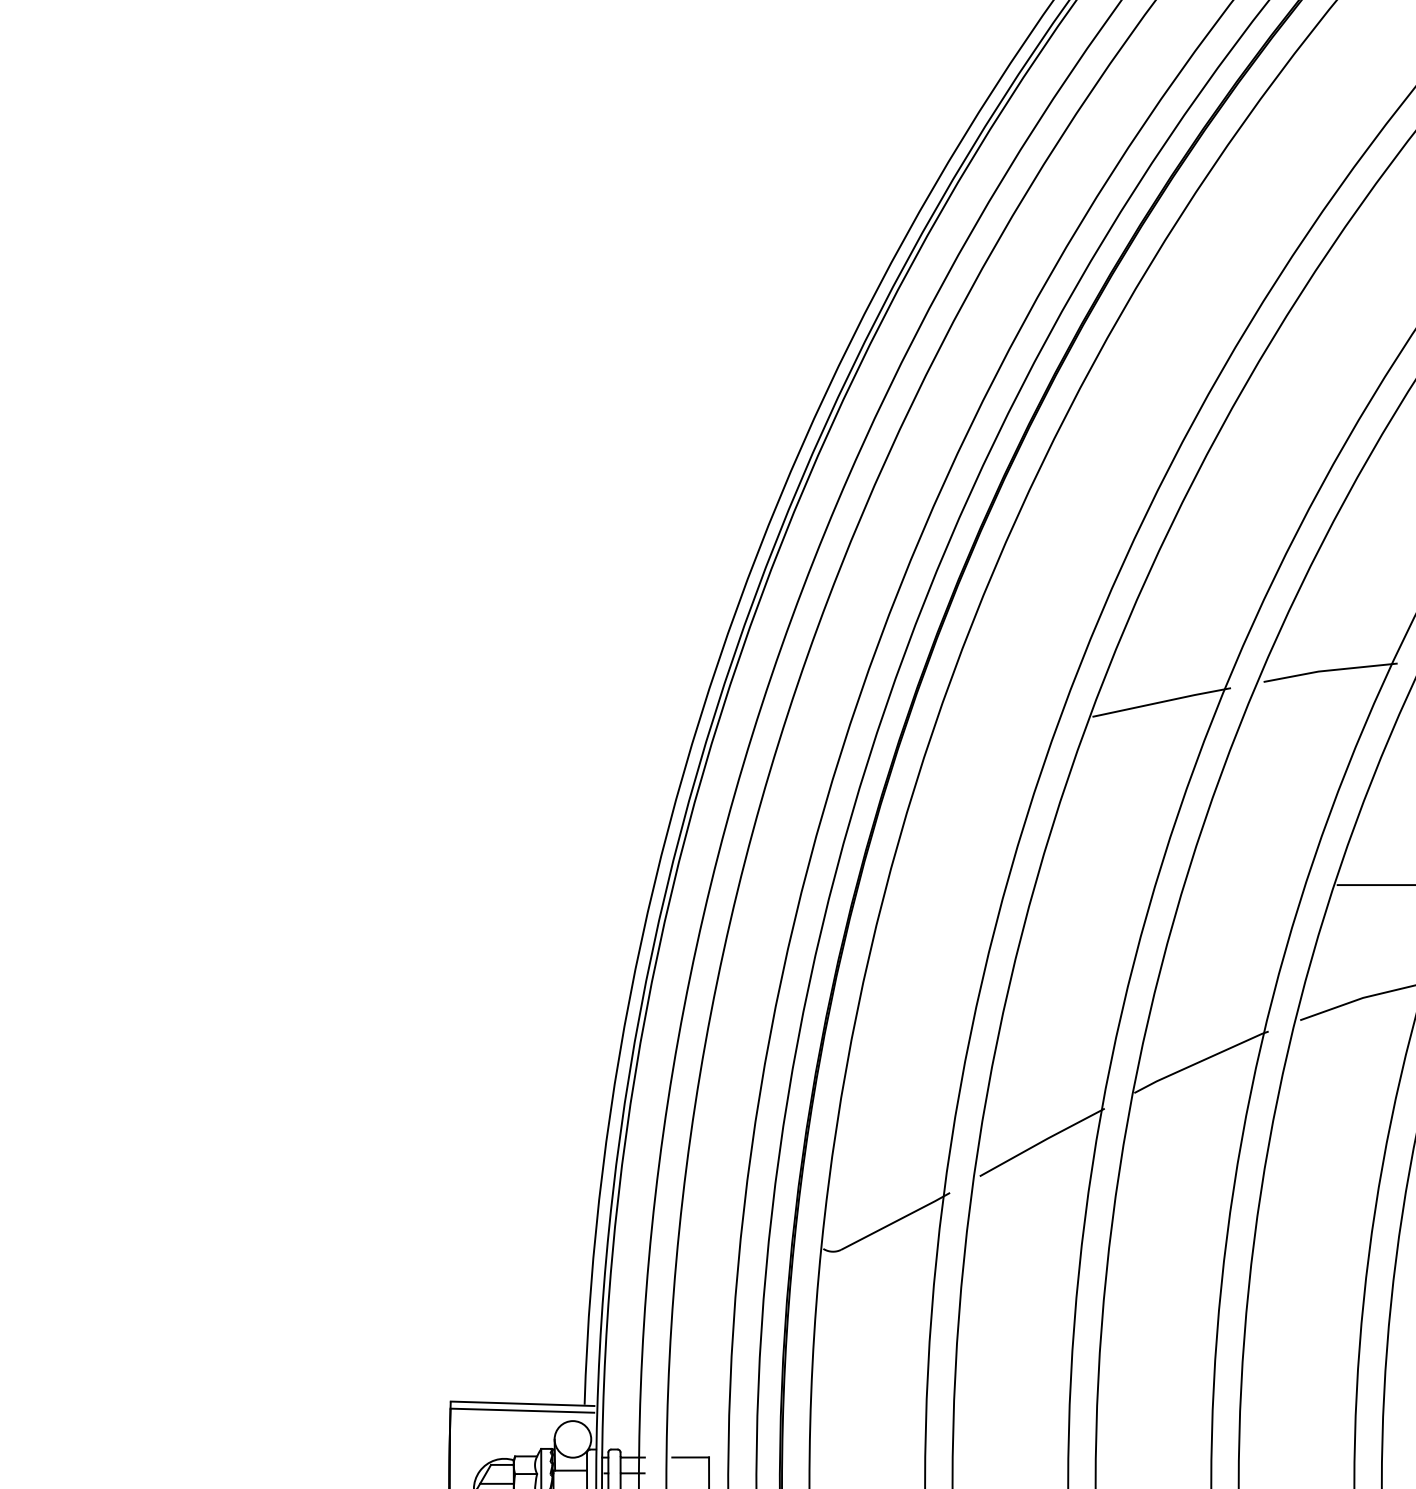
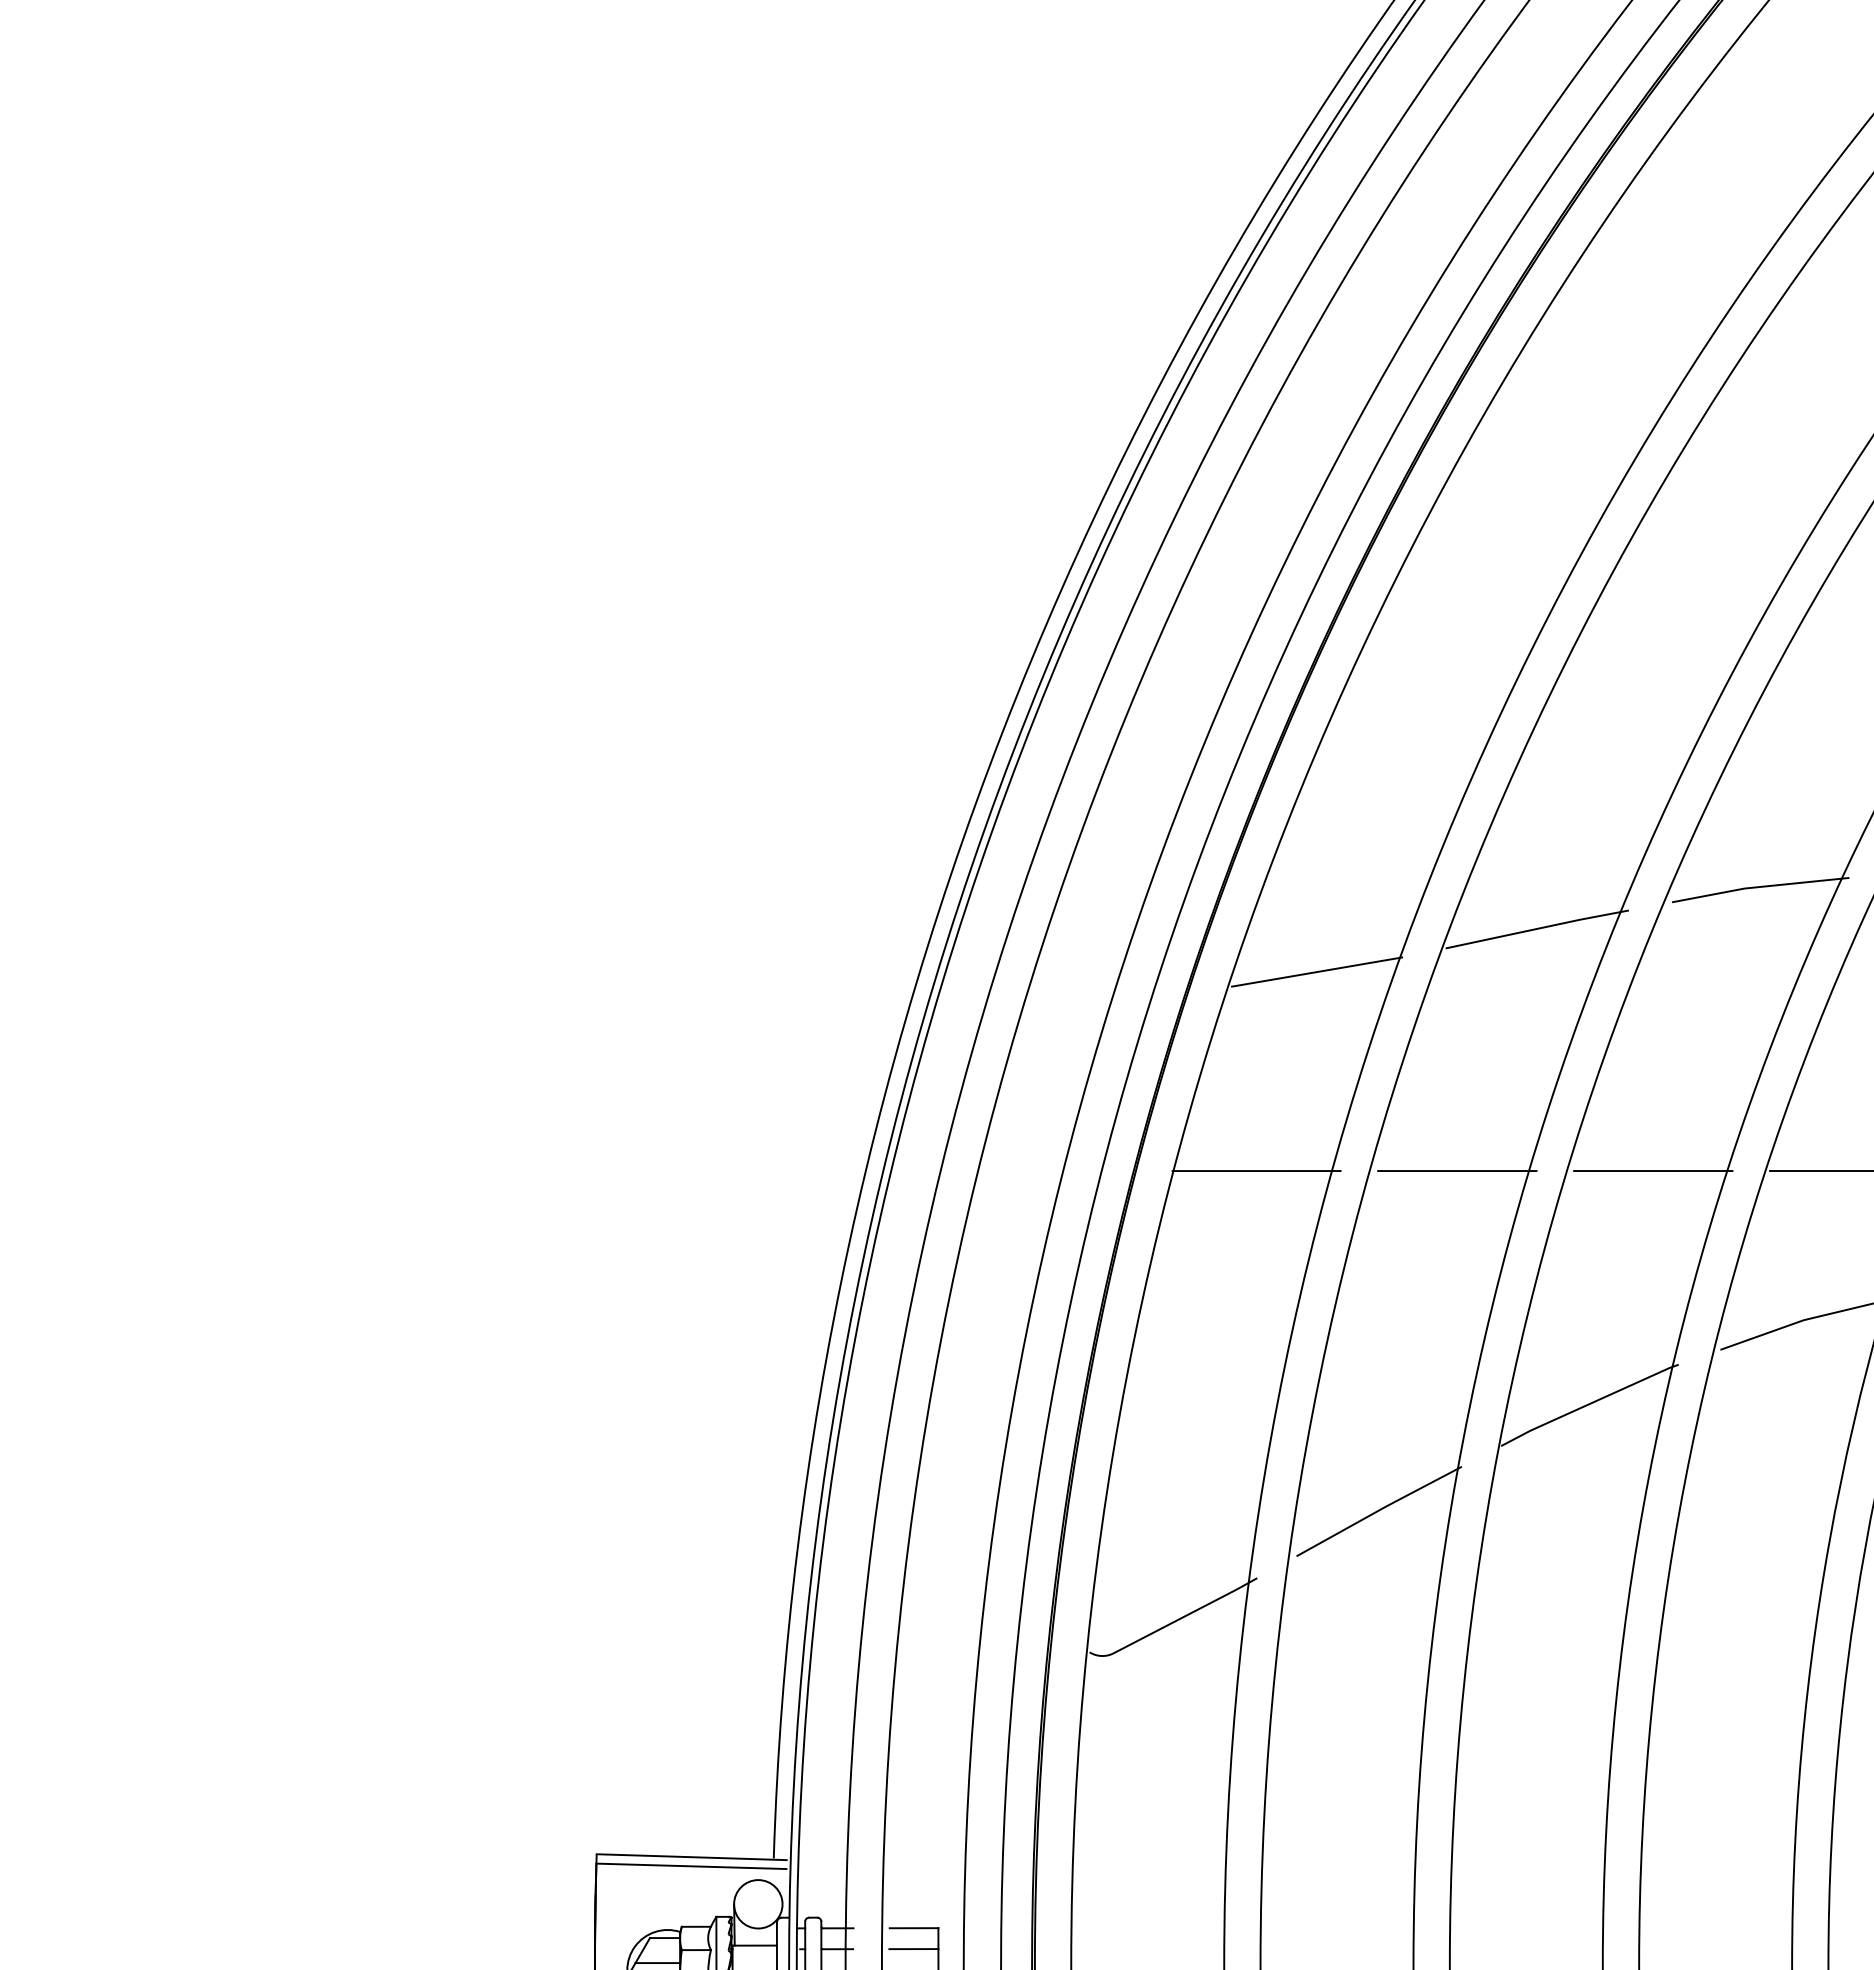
line: (995, 734) -> (1317, 971), added
line: (949, 885) -> (1256, 1171), added
line: (1101, 885) -> (1457, 1171), added
line: (1249, 885) -> (1653, 1171), added
line: (690, 1473) -> (913, 1949), added

